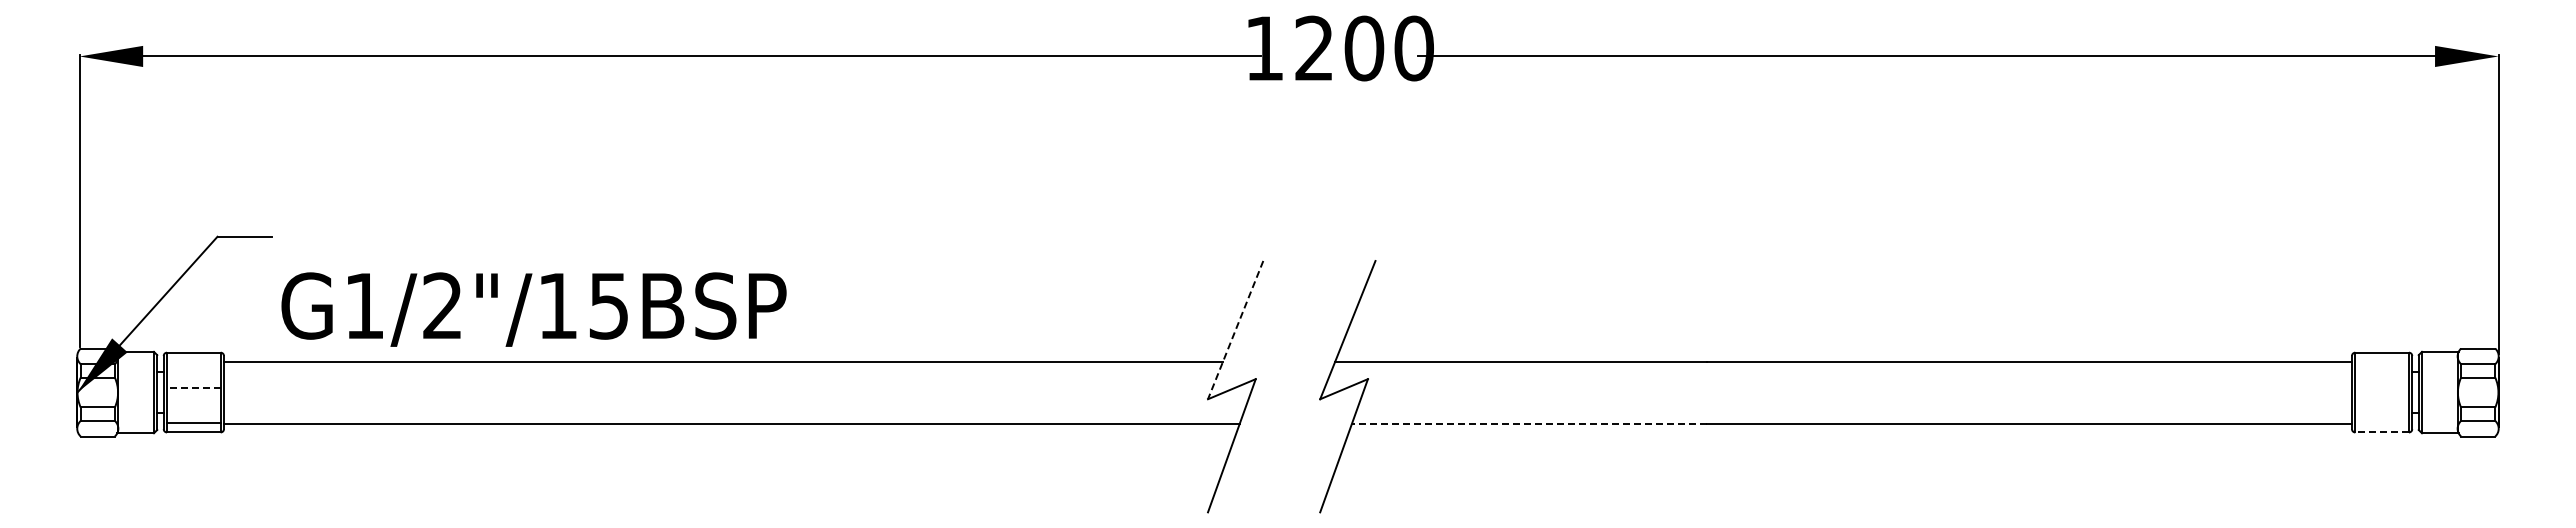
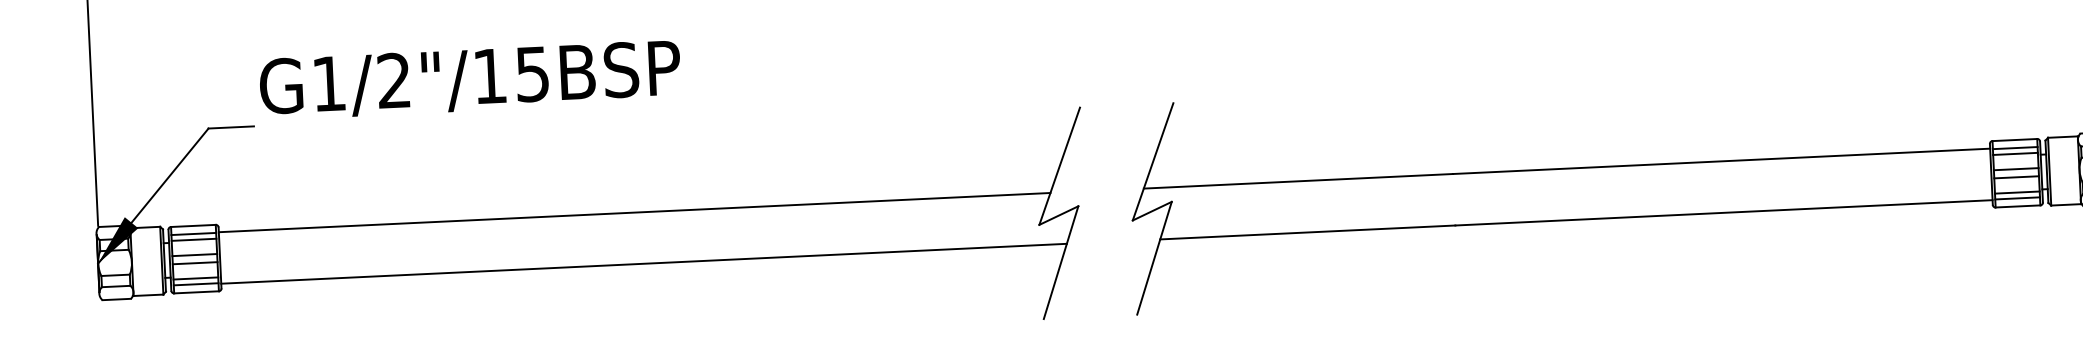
text: (533, 309) -> (469, 80), moved
line: (1235, 330) -> (1059, 166), dashed -> solid
line: (193, 362) -> (193, 234), added
line: (2381, 362) -> (2014, 148), added
line: (193, 369) -> (193, 239), added
line: (2381, 369) -> (2015, 154), added
line: (193, 387) -> (194, 254), dashed -> solid
line: (2381, 387) -> (2015, 169), added
line: (193, 397) -> (194, 263), added
line: (2381, 397) -> (2016, 177), added
line: (193, 415) -> (195, 278), added
line: (2381, 415) -> (2016, 192), added
line: (2381, 422) -> (2017, 198), added
line: (1528, 423) -> (1307, 232), dashed -> solid
line: (2382, 432) -> (2018, 206), dashed -> solid

